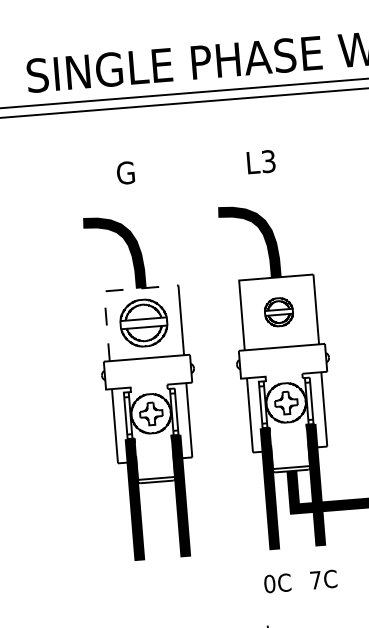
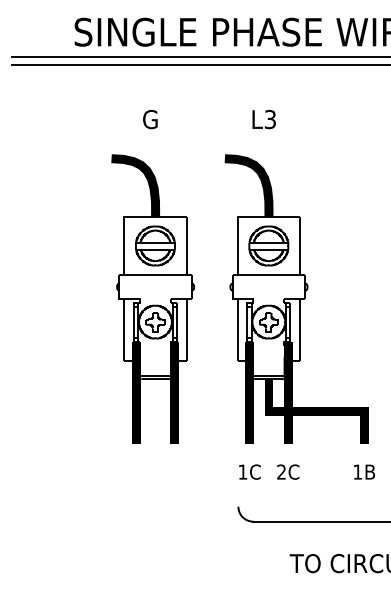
line: (106, 290) -> (126, 216), dashed -> solid
part: (278, 311) -> (268, 245), size x1.67
text: (315, 579) -> (281, 471), 7C -> 2C
text: (269, 583) -> (242, 471), 0C -> 1C

